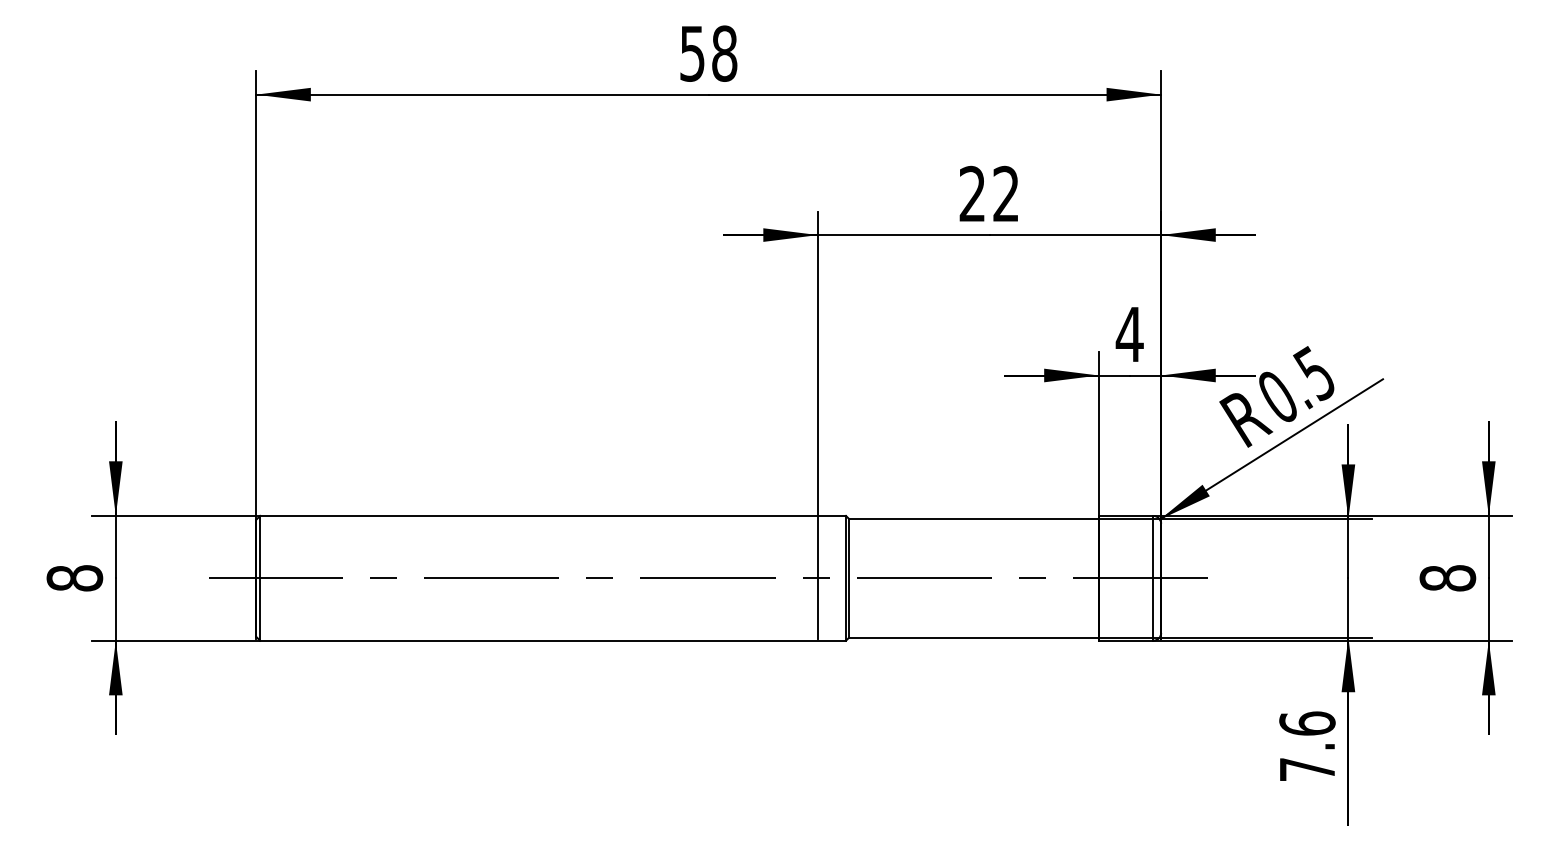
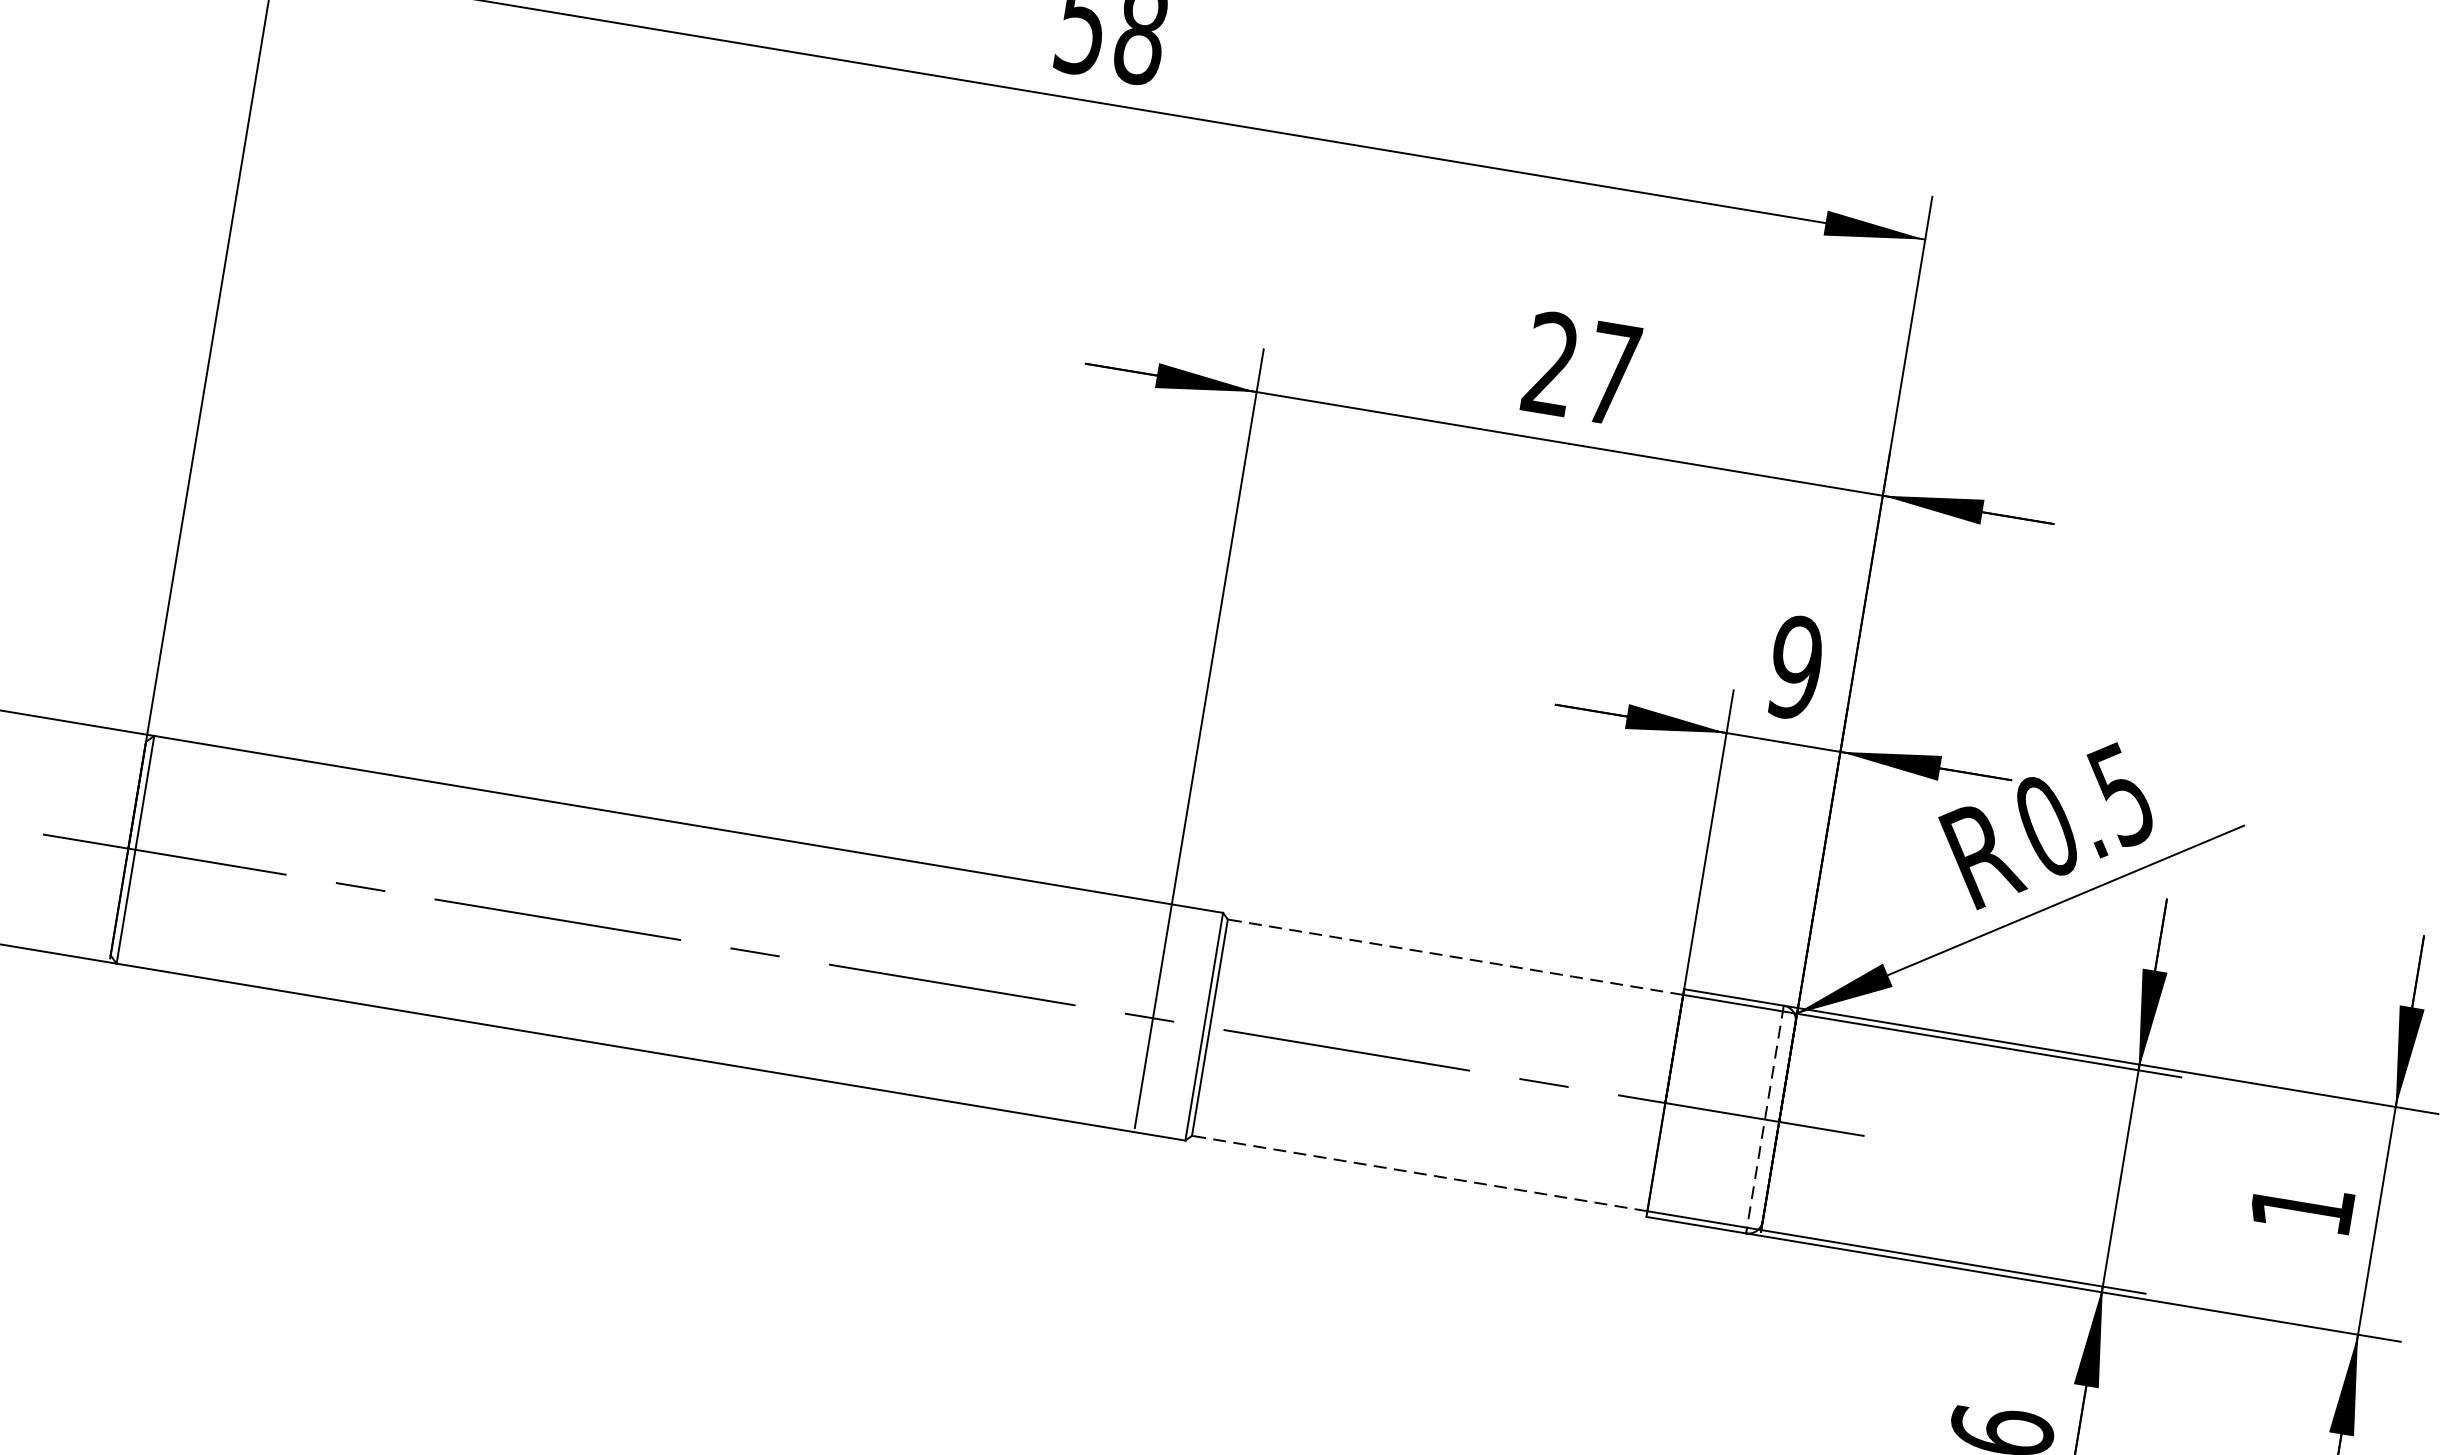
text: (1005, 193) -> (1611, 372), 22 -> 27
text: (1129, 334) -> (1795, 667), 4 -> 9
line: (973, 519) -> (1454, 957), solid -> dashed
line: (1153, 578) -> (1765, 1119), solid -> dashed
text: (1447, 578) -> (2301, 1208), 8 -> 1
line: (973, 637) -> (1418, 1173), solid -> dashed

